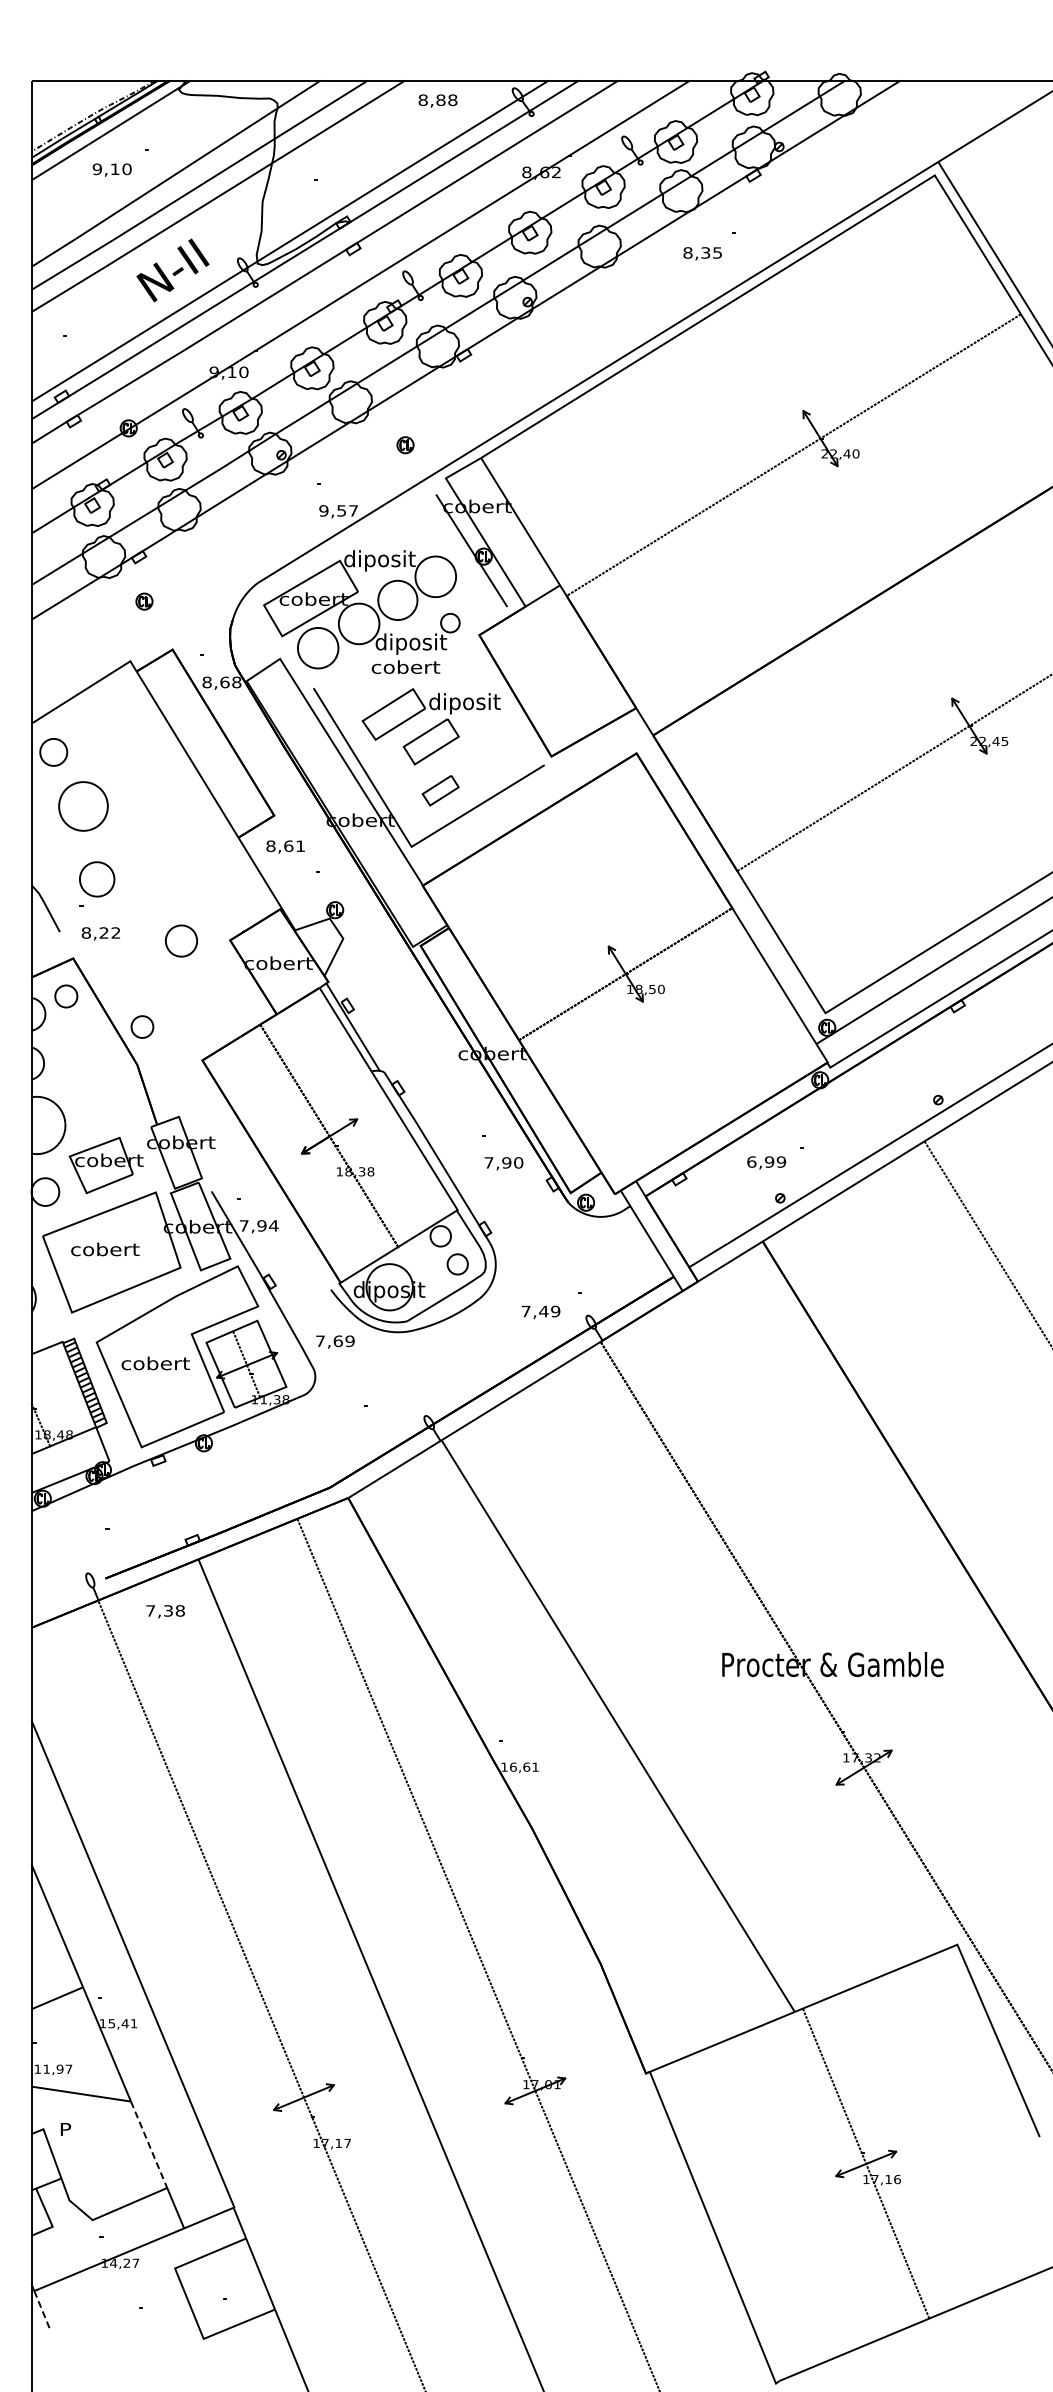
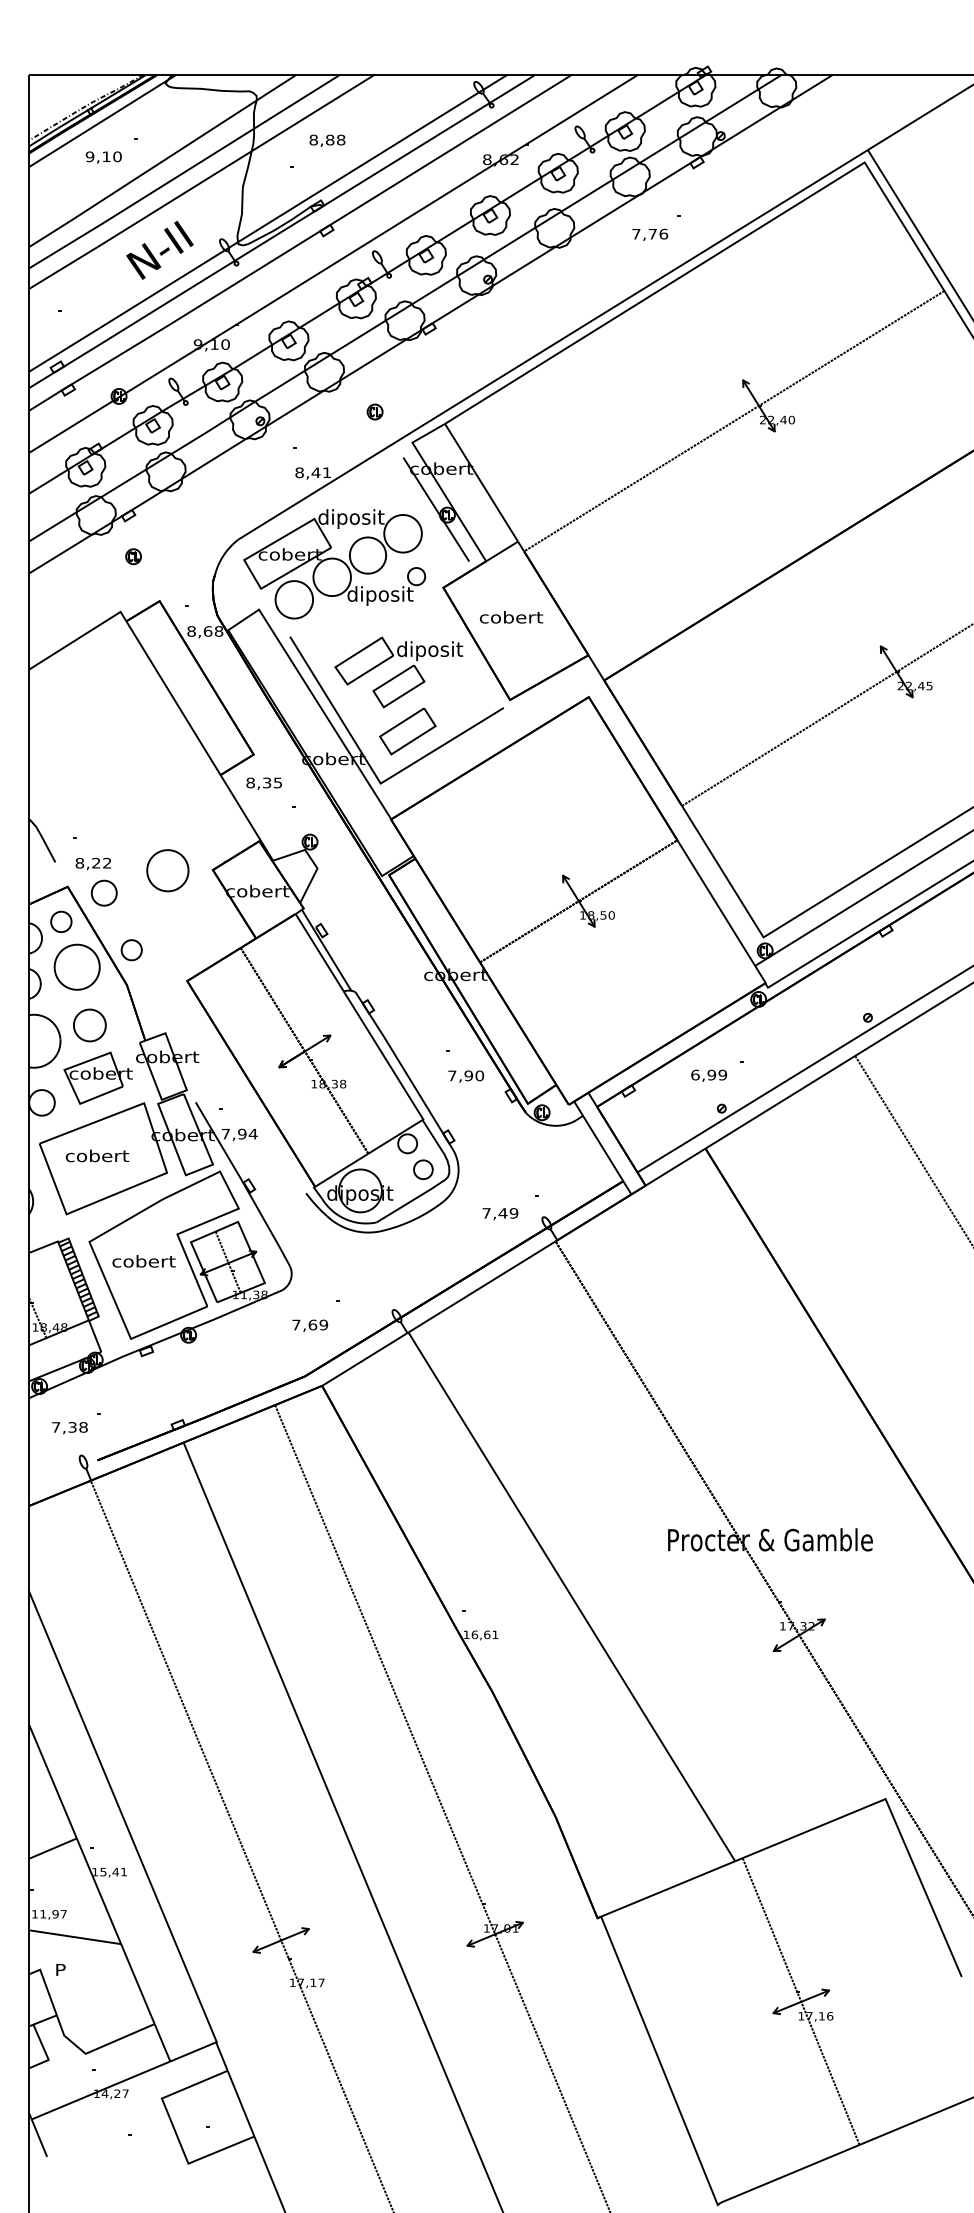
text: (437, 100) -> (326, 140), moved
text: (702, 252) -> (649, 233), 8,35 -> 7,76
text: (338, 510) -> (313, 472), 9,57 -> 8,41
text: (405, 666) -> (511, 616), moved
part: (53, 752) -> (104, 893), moved
part: (440, 790) -> (407, 731), size x1.67
part: (83, 806) -> (77, 967), moved
text: (294, 846) -> (272, 783), 8,61 -> 8,35
part: (97, 879) -> (90, 1025), moved
part: (181, 940) -> (167, 870), size x1.43
text: (335, 1341) -> (310, 1325), moved
text: (165, 1611) -> (69, 1427), moved
line: (149, 2144) -> (138, 1983), dashed -> solid
line: (42, 2311) -> (39, 2138), dashed -> solid

